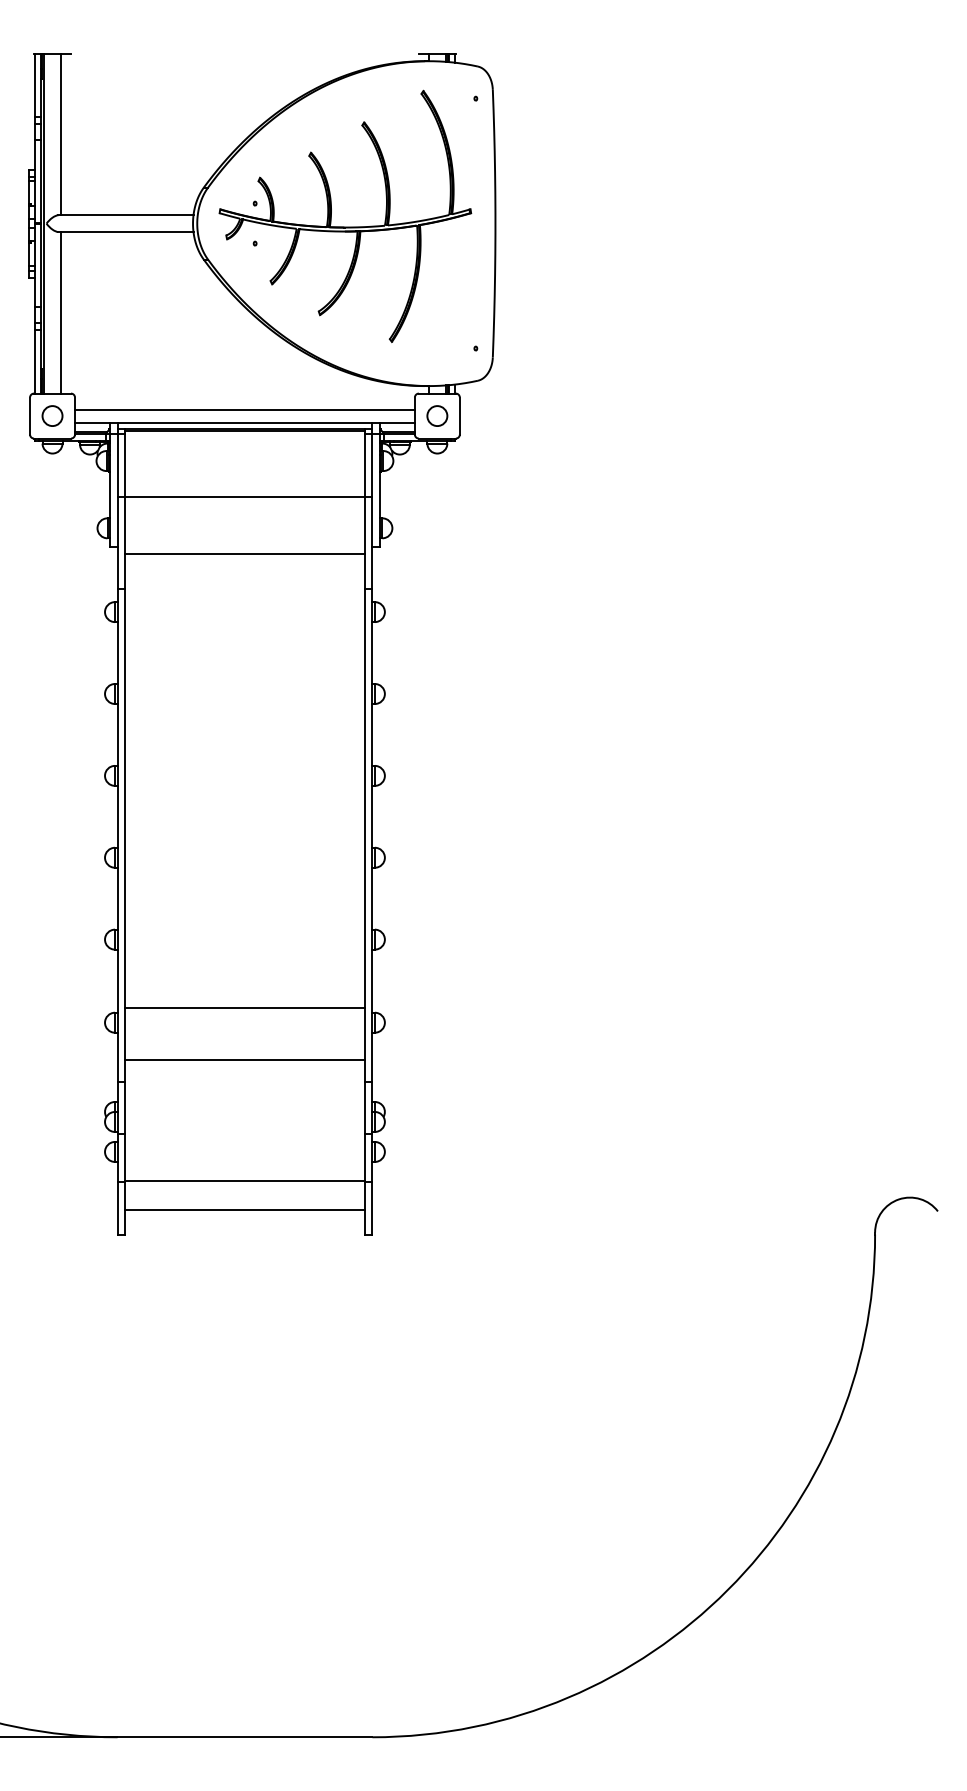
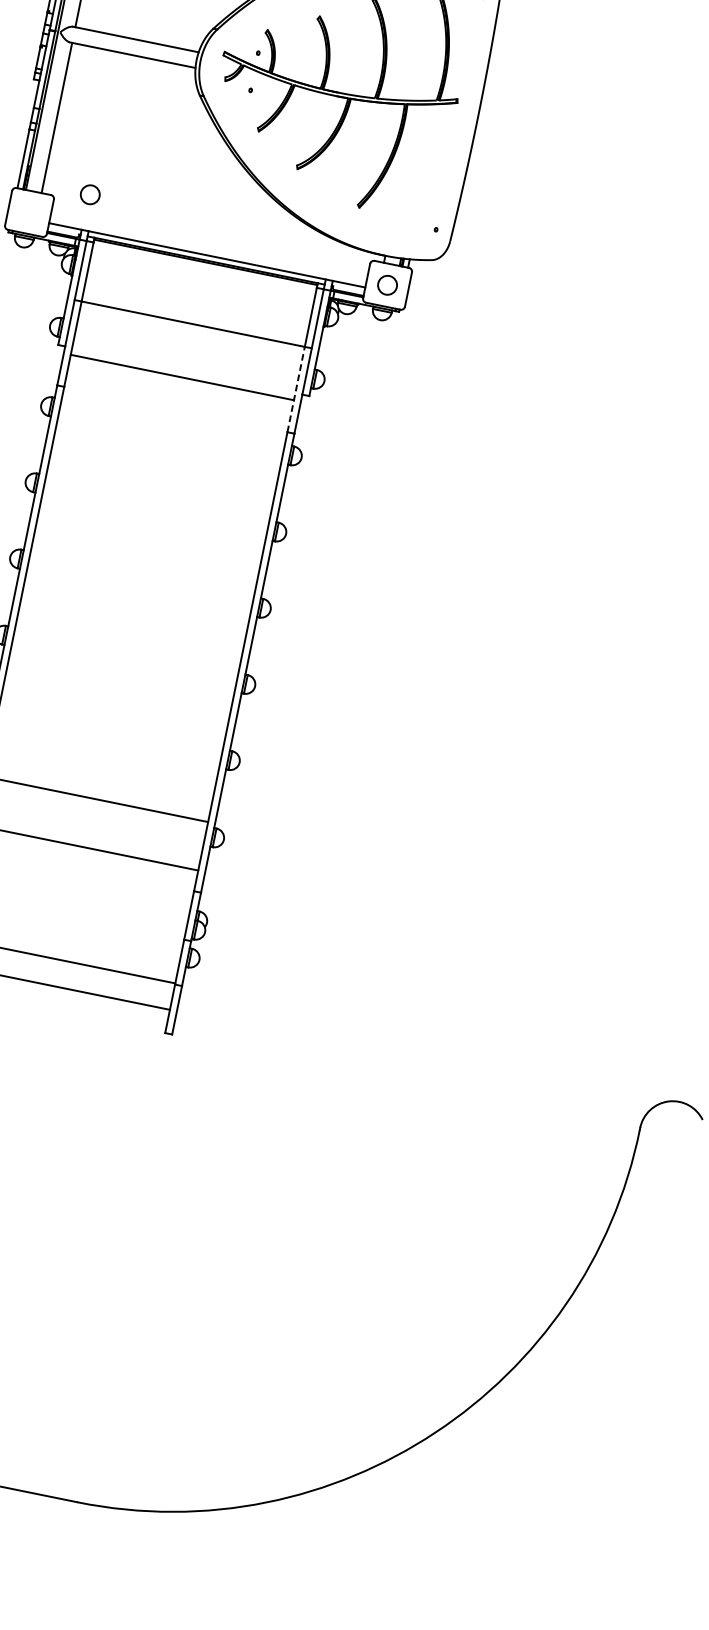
line: (244, 409) -> (209, 242), removed
circle: (52, 415) -> (90, 194), moved
line: (364, 542) -> (295, 389), solid -> dashed

